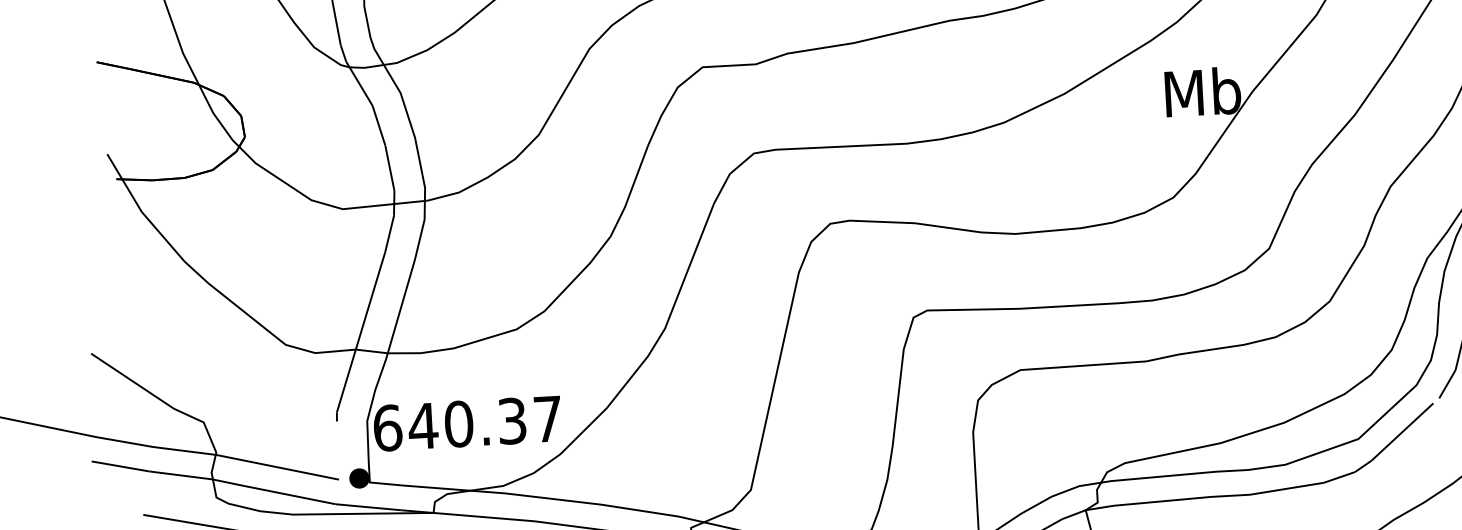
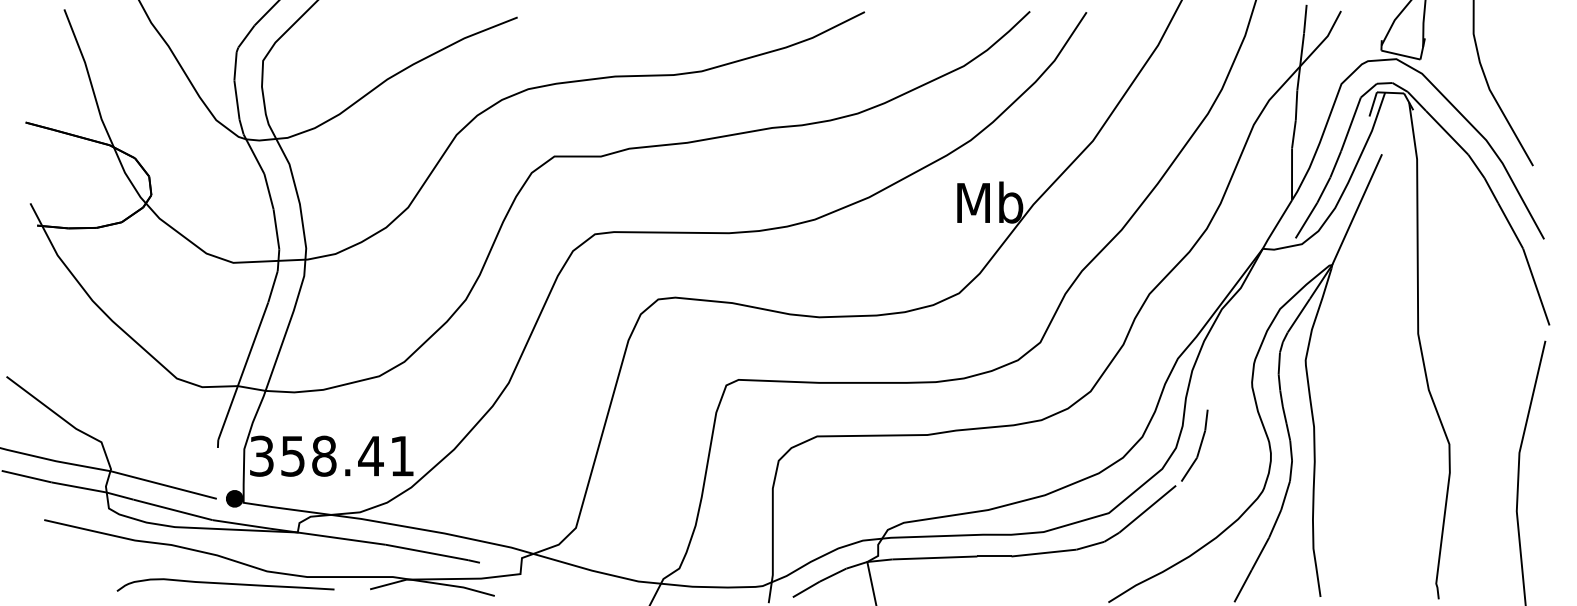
text: (467, 422) -> (331, 455), 640.37 -> 358.41

